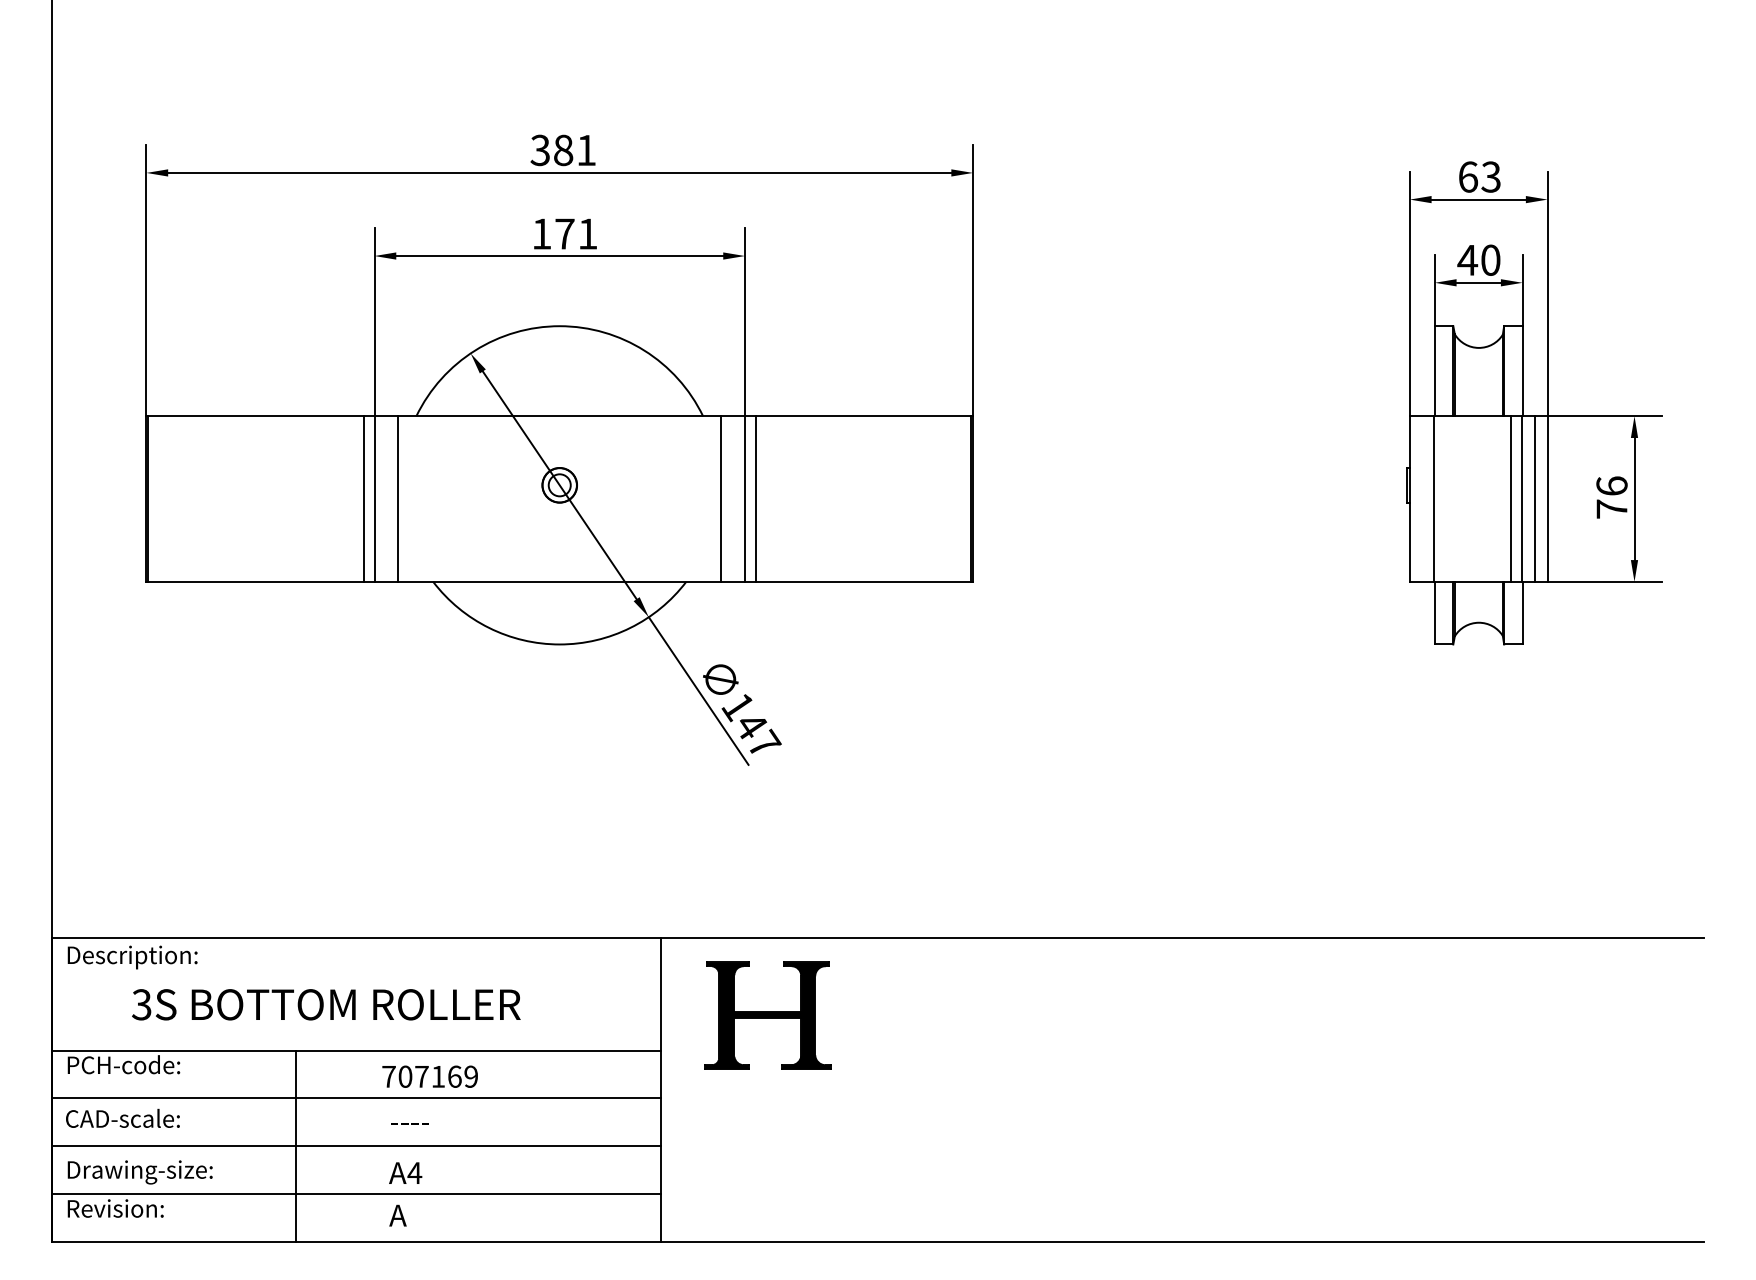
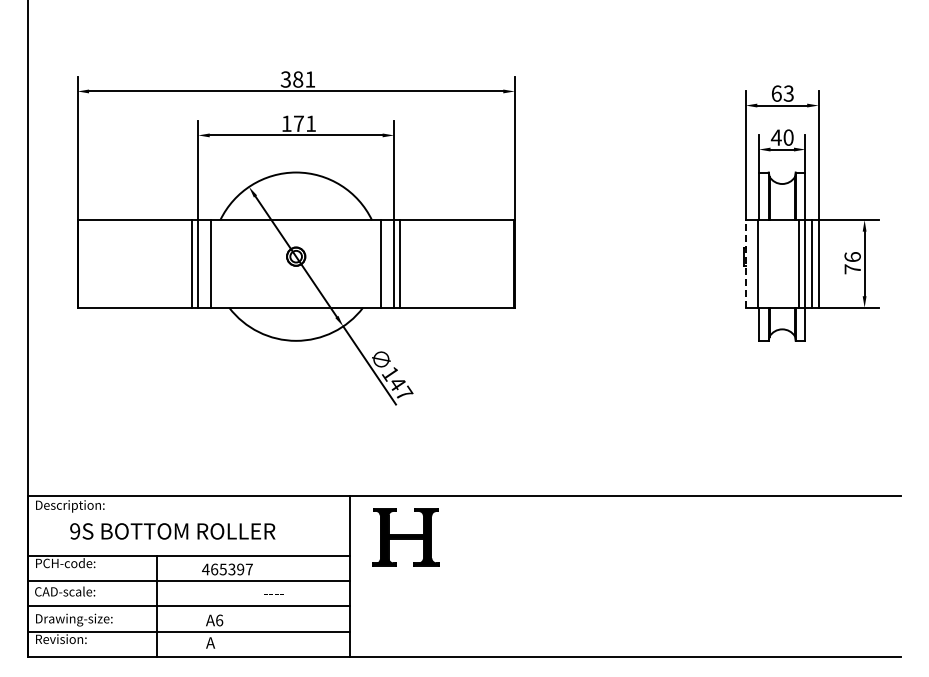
line: (1409, 498) -> (745, 263), solid -> dashed
text: (142, 1004) -> (75, 531), 3S -> 9S
text: (428, 1076) -> (226, 569), 707169 -> 465397
text: (409, 1124) -> (273, 594), moved
text: (414, 1173) -> (219, 620), A4 -> A6

